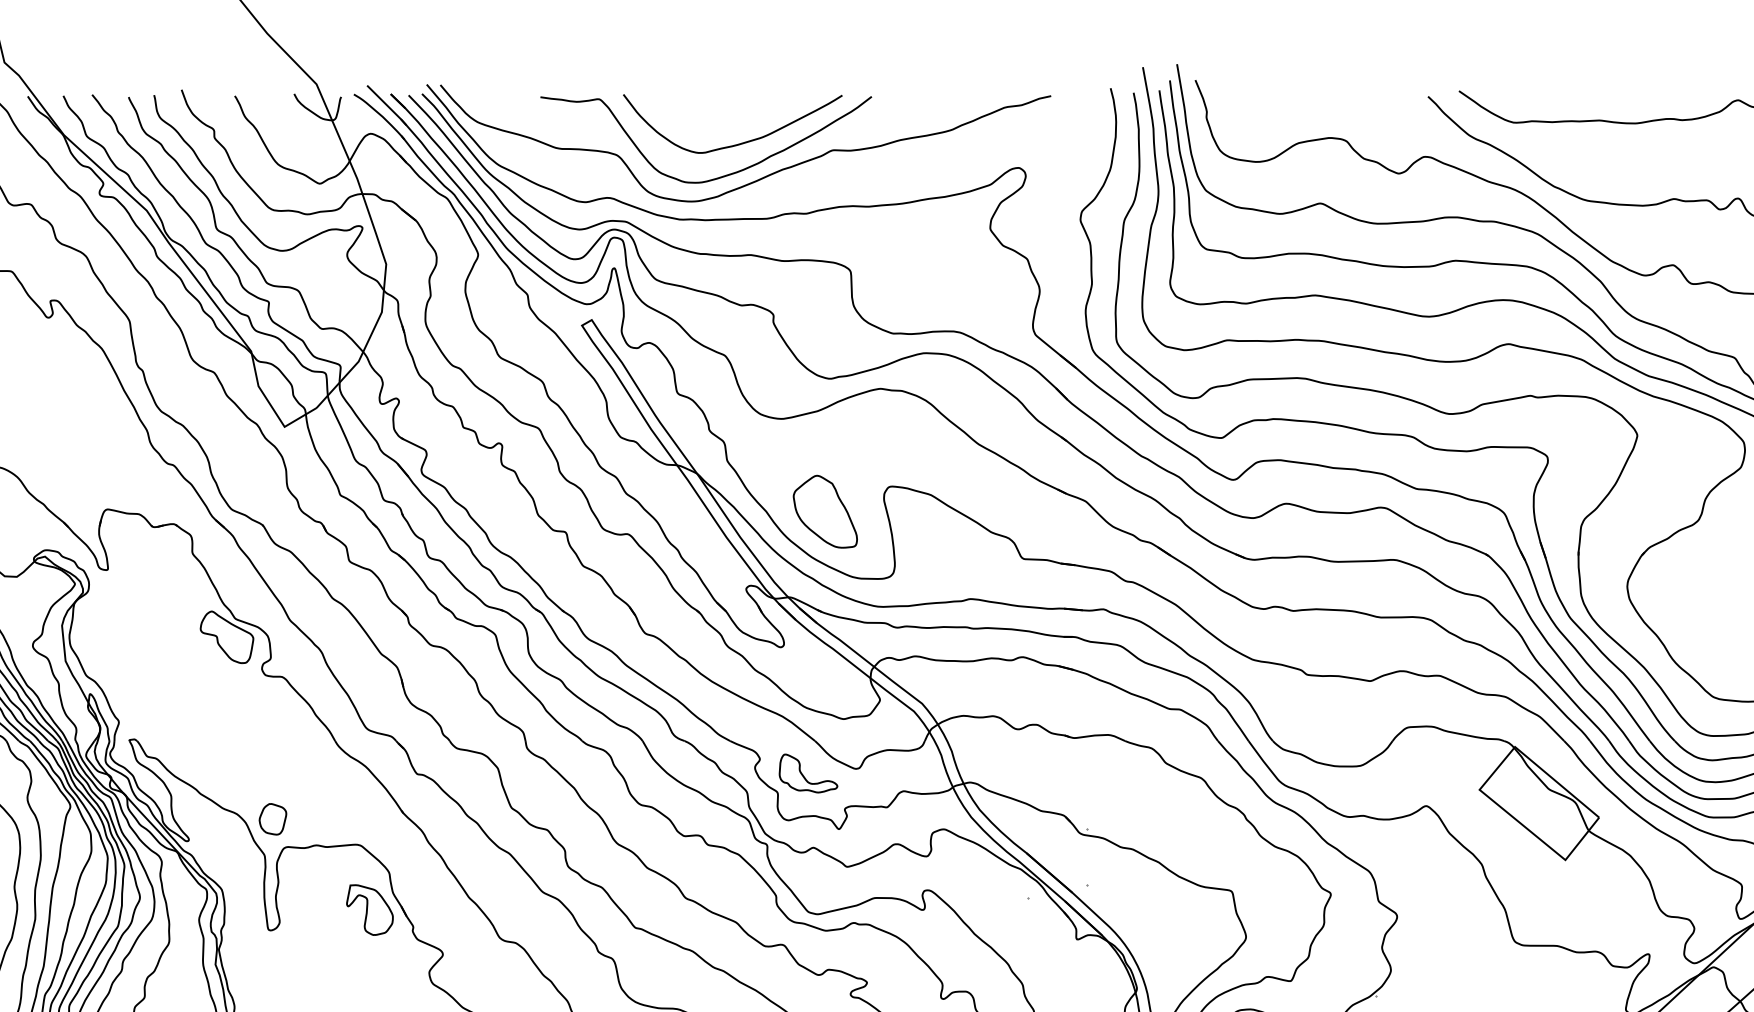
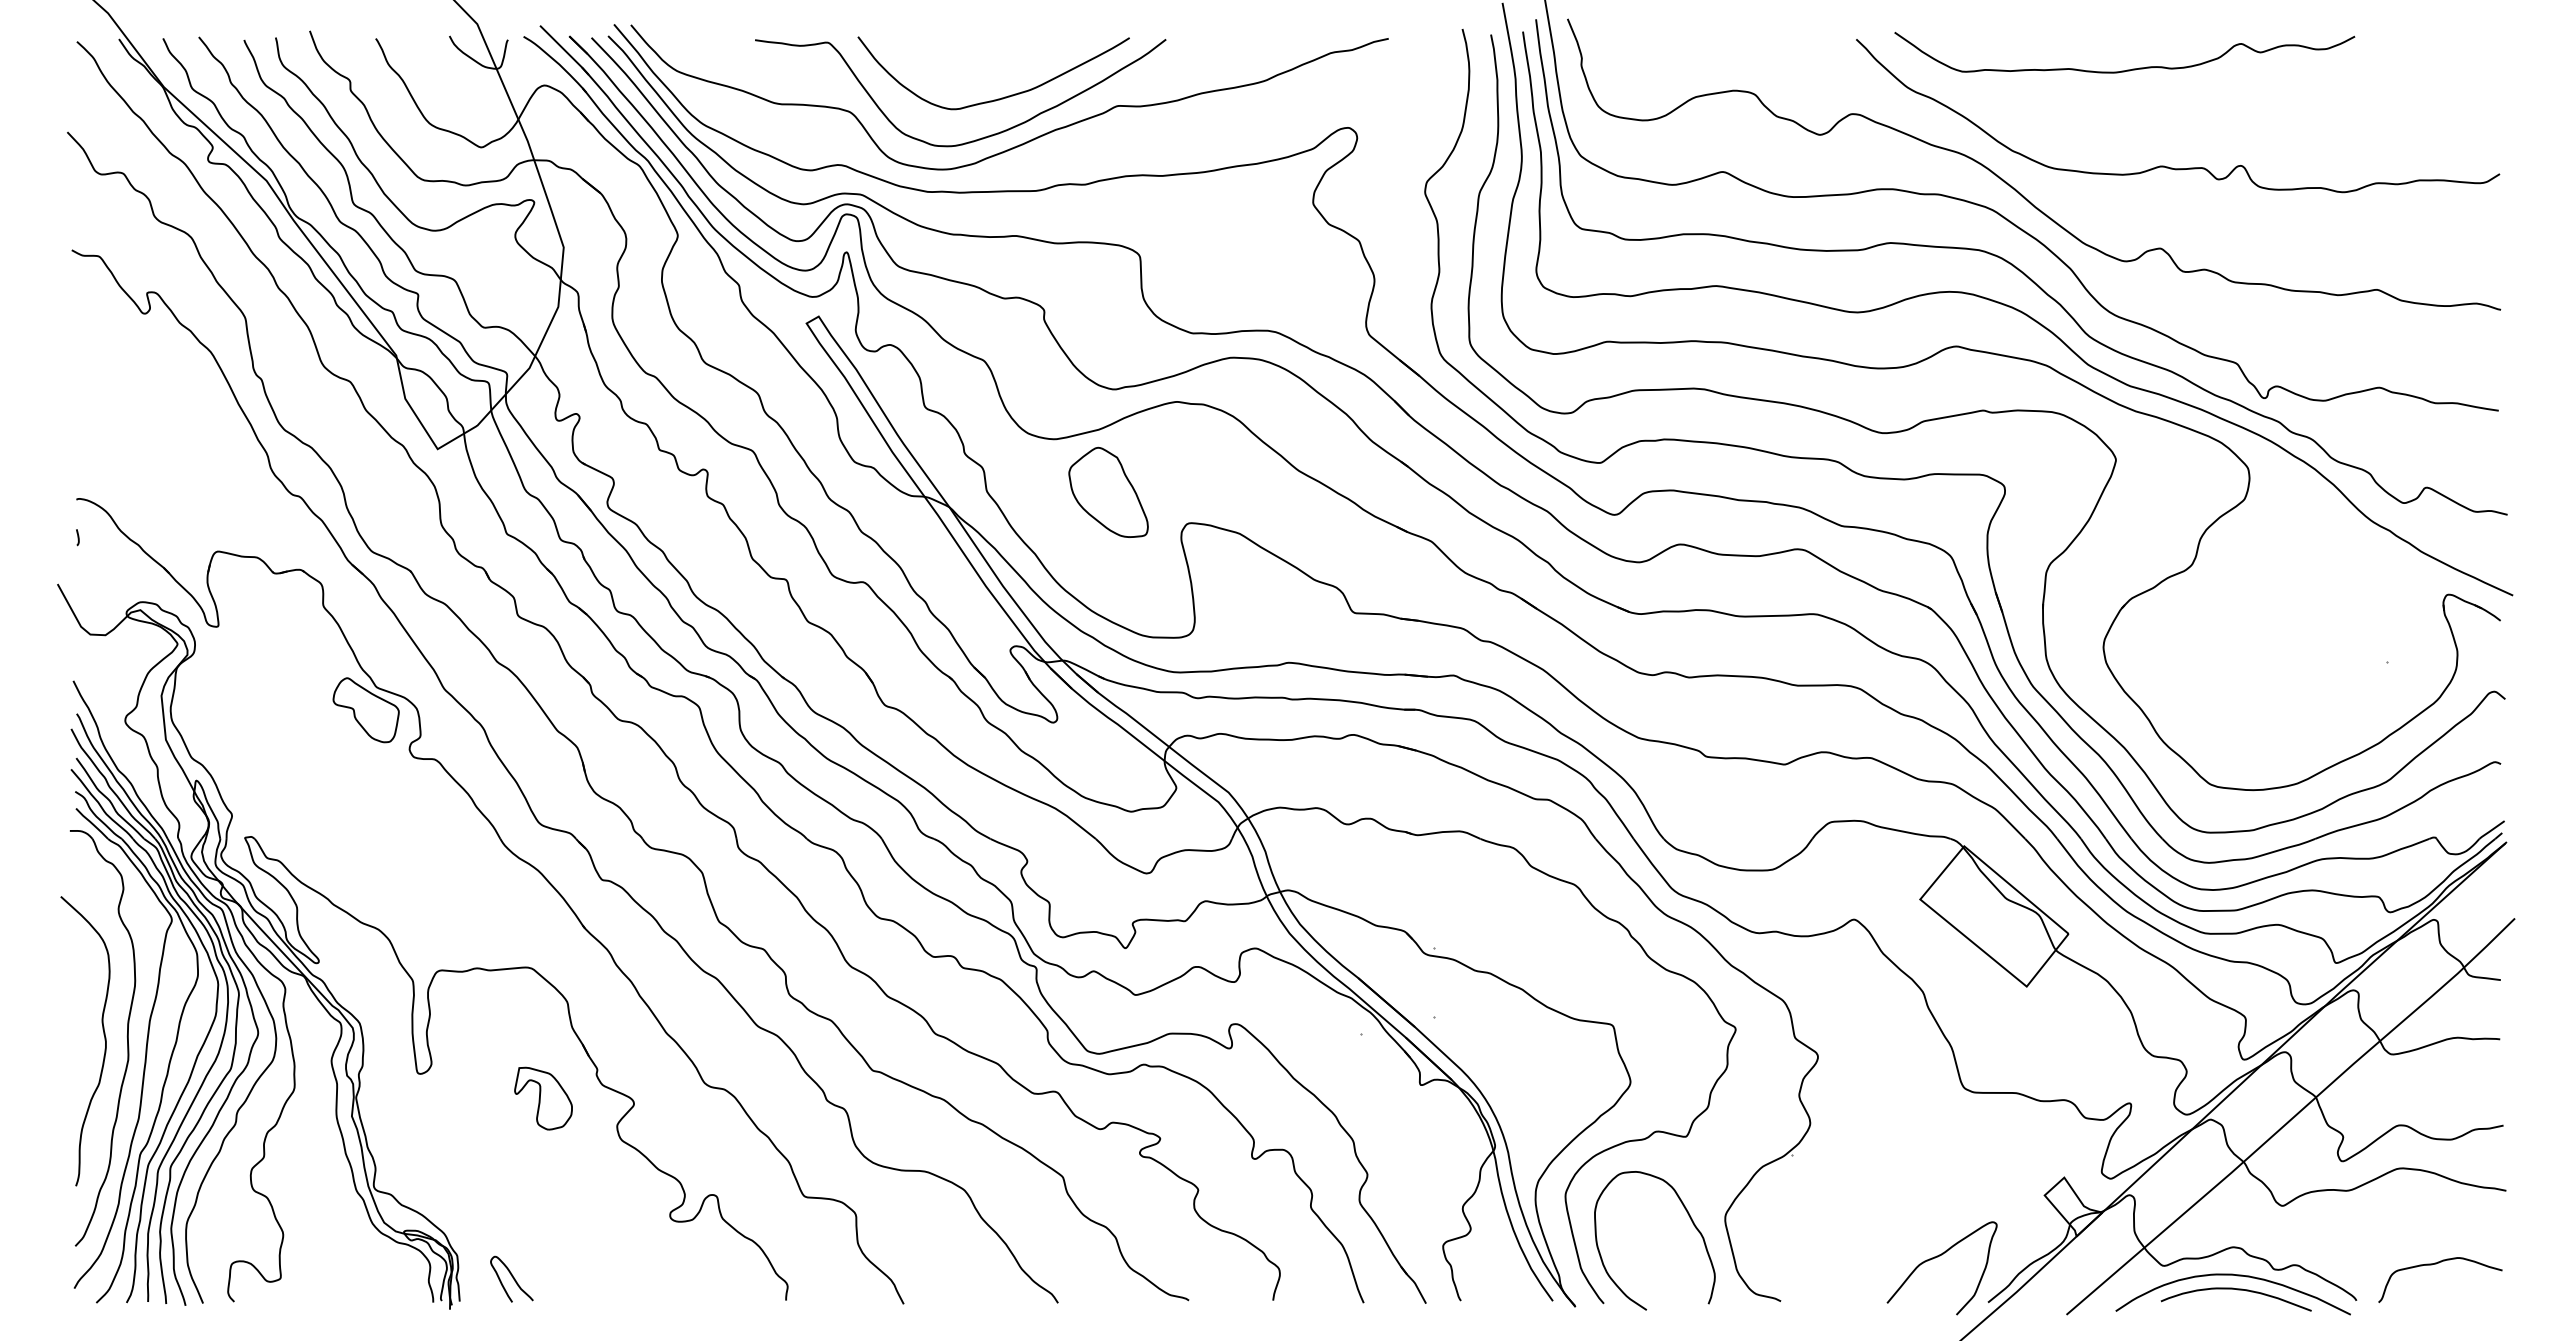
part: (825, 510) -> (1108, 491), moved
part: (804, 776) -> (1082, 882), removed
part: (272, 818) -> (422, 935), removed
part: (369, 909) -> (543, 1098), moved

